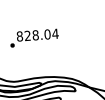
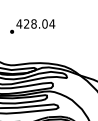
text: (18, 35) -> (18, 23), 828.04 -> 428.04

